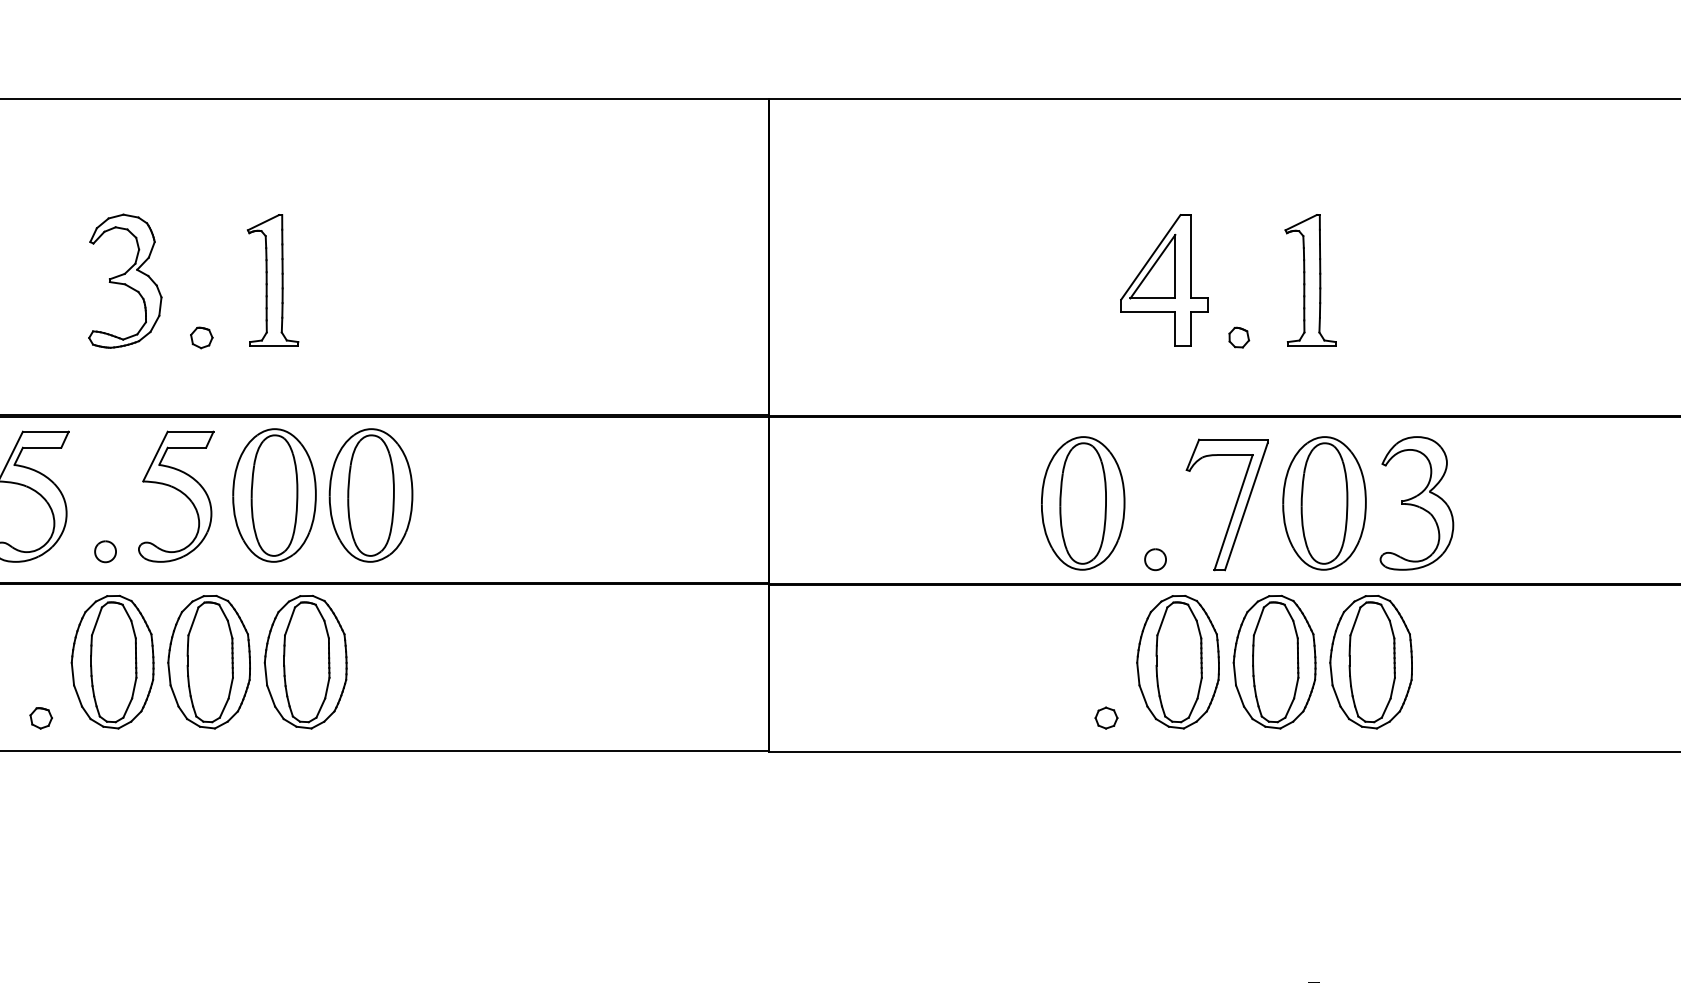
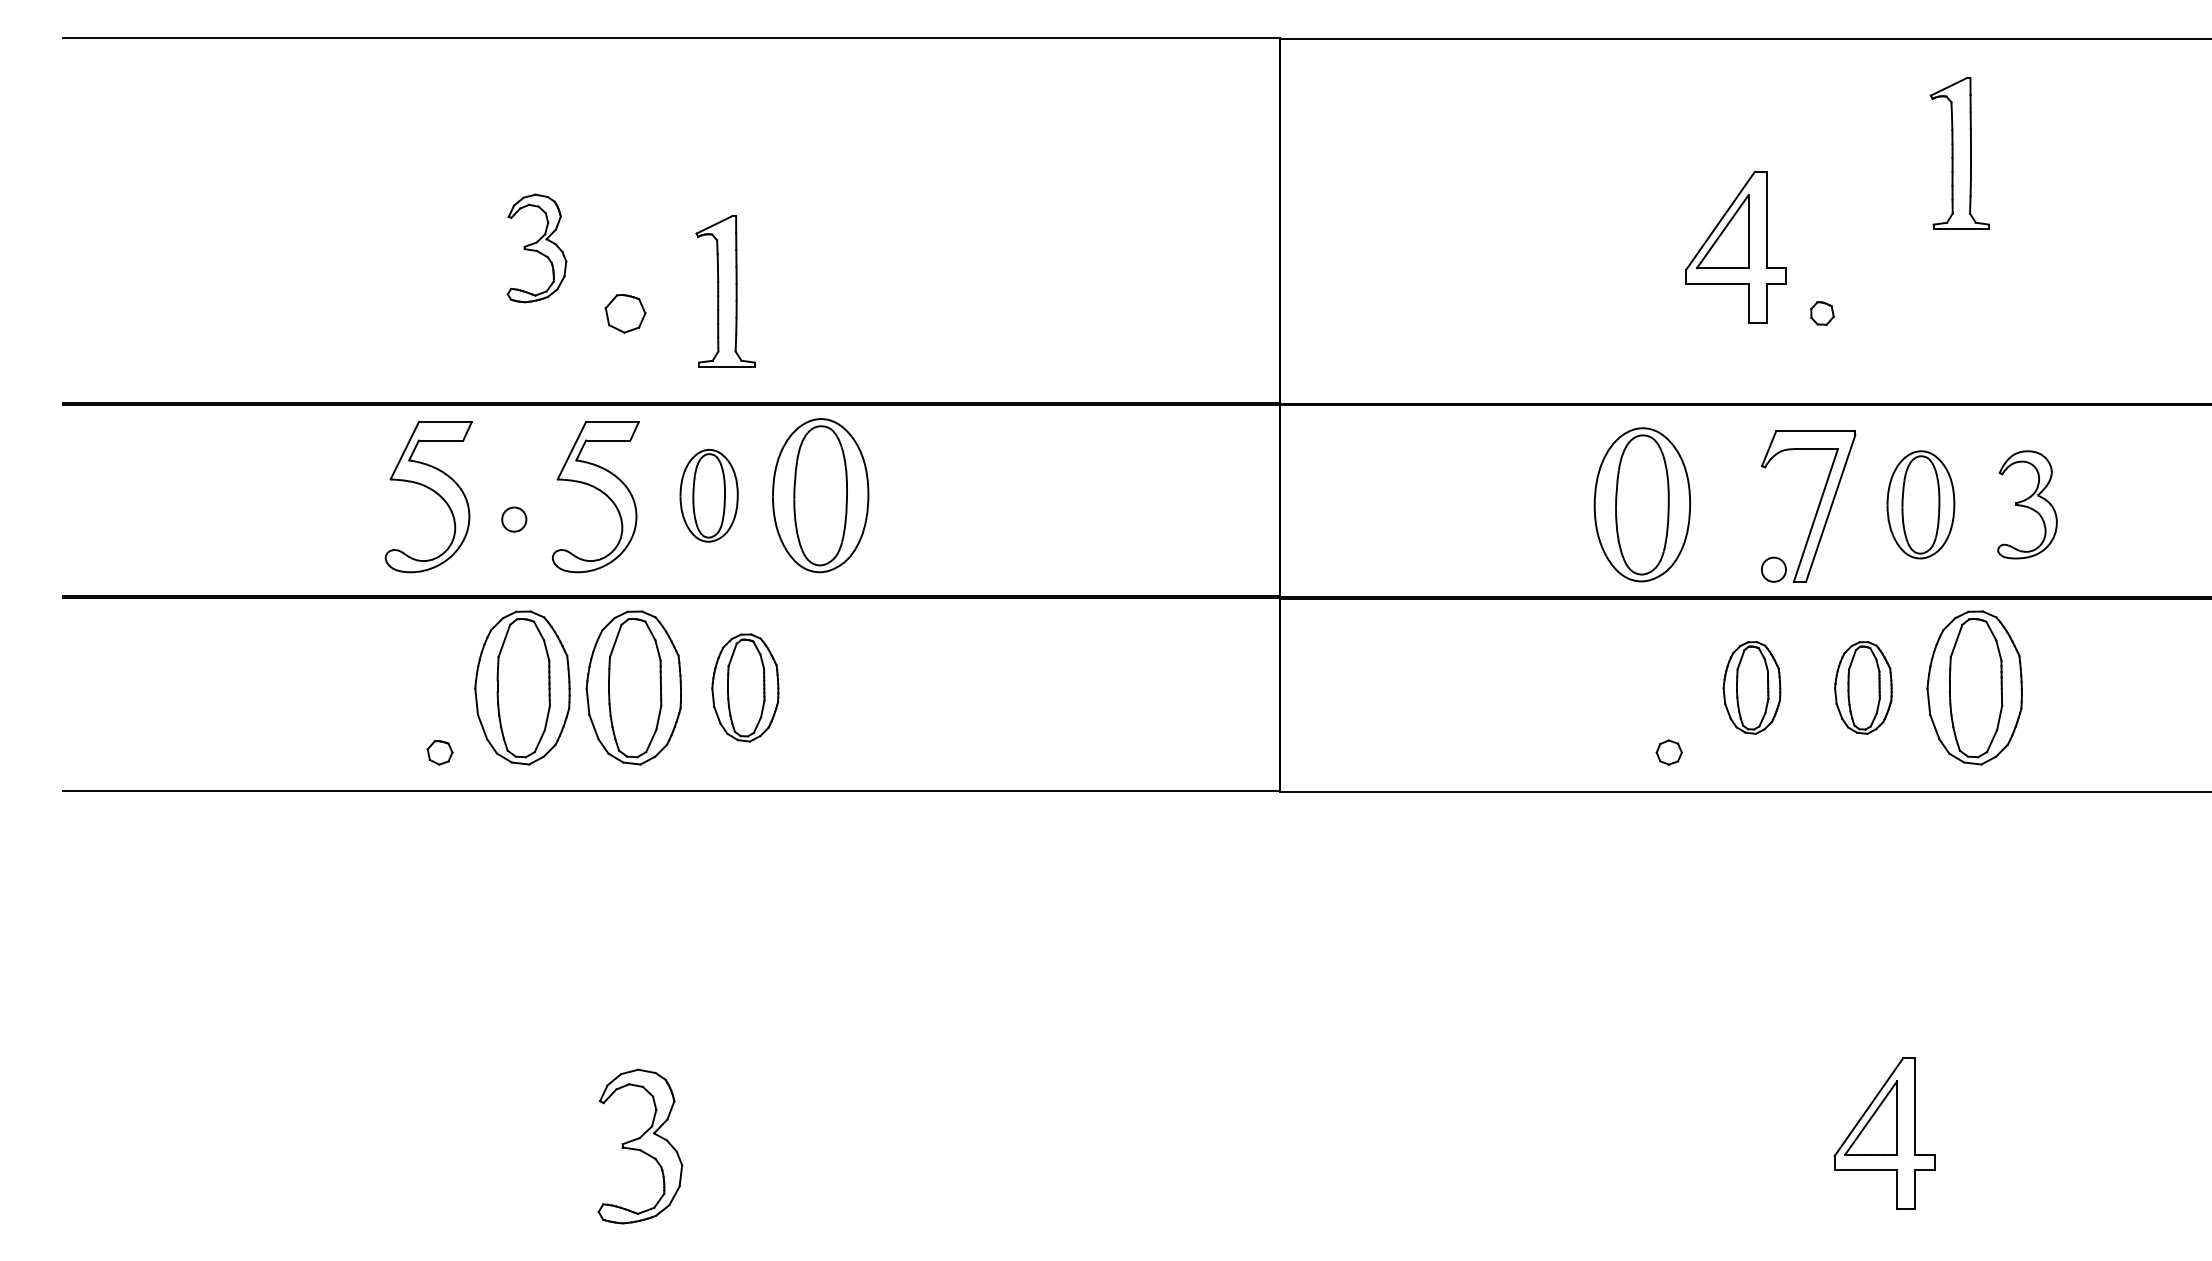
part: (272, 280) -> (725, 291), moved
part: (1310, 280) -> (1959, 153), moved
part: (124, 281) -> (536, 248), size x0.7
part: (201, 337) -> (624, 313), size x1.6
part: (273, 495) -> (708, 495), size x0.6
part: (1324, 503) -> (1920, 504), size x0.7
part: (1416, 503) -> (2027, 504), size x0.7
part: (105, 551) -> (514, 519), moved
part: (1155, 559) -> (1773, 569), moved
part: (305, 661) -> (745, 687), size x0.7
part: (1177, 661) -> (1751, 687), size x0.6
part: (1274, 661) -> (1863, 687), size x0.6

